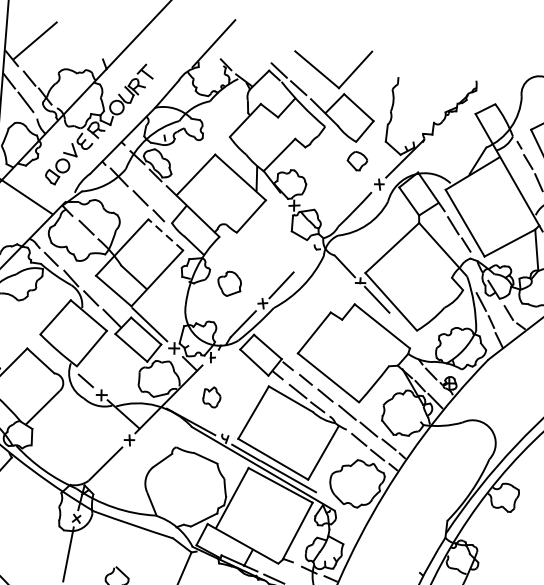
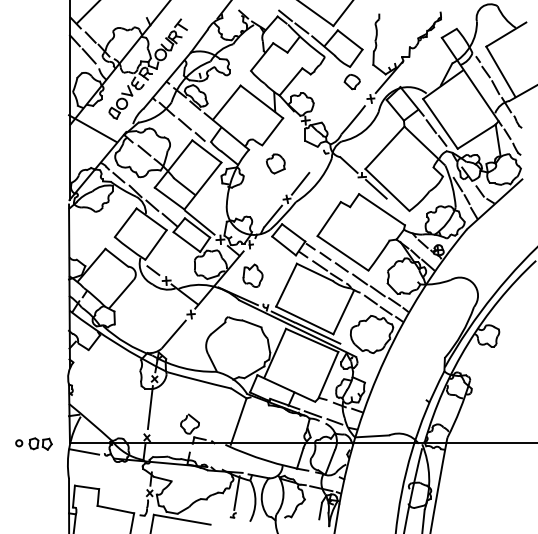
line: (165, 234) -> (206, 151), dashed -> solid
part: (229, 283) -> (275, 163), moved
part: (211, 396) -> (252, 275), size x1.43

